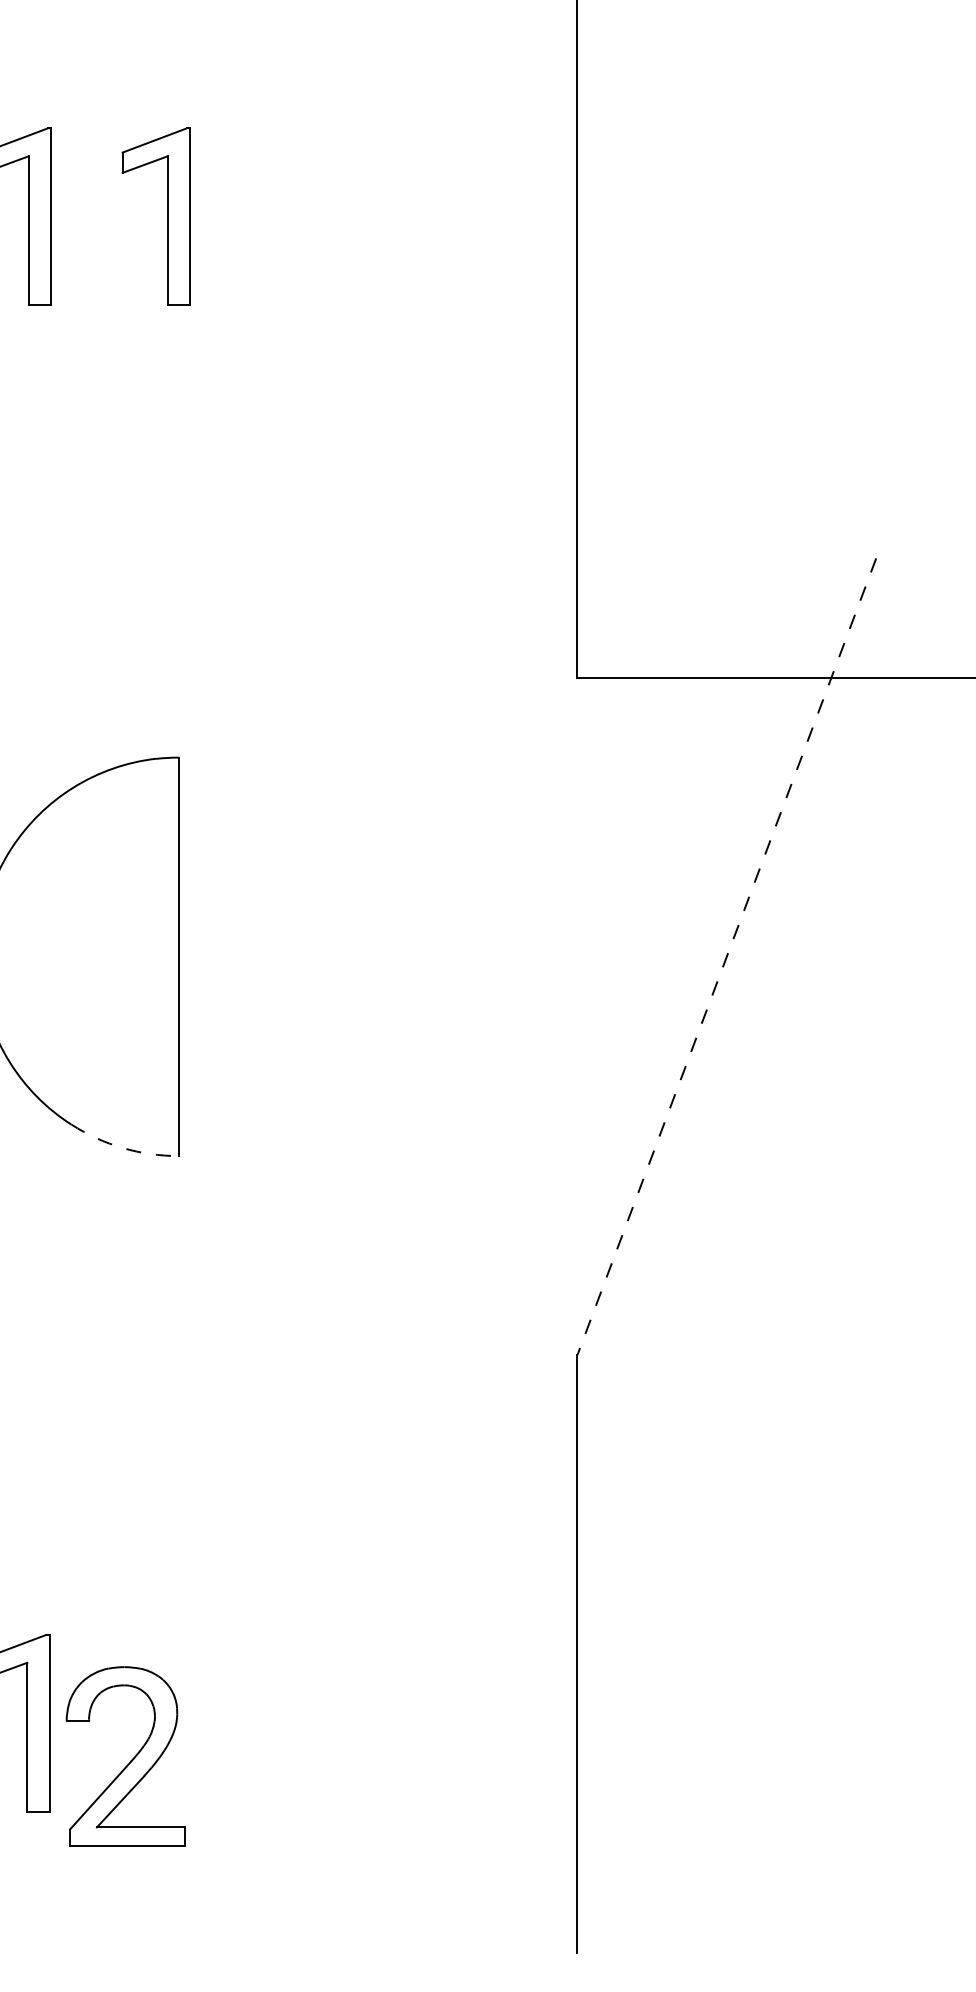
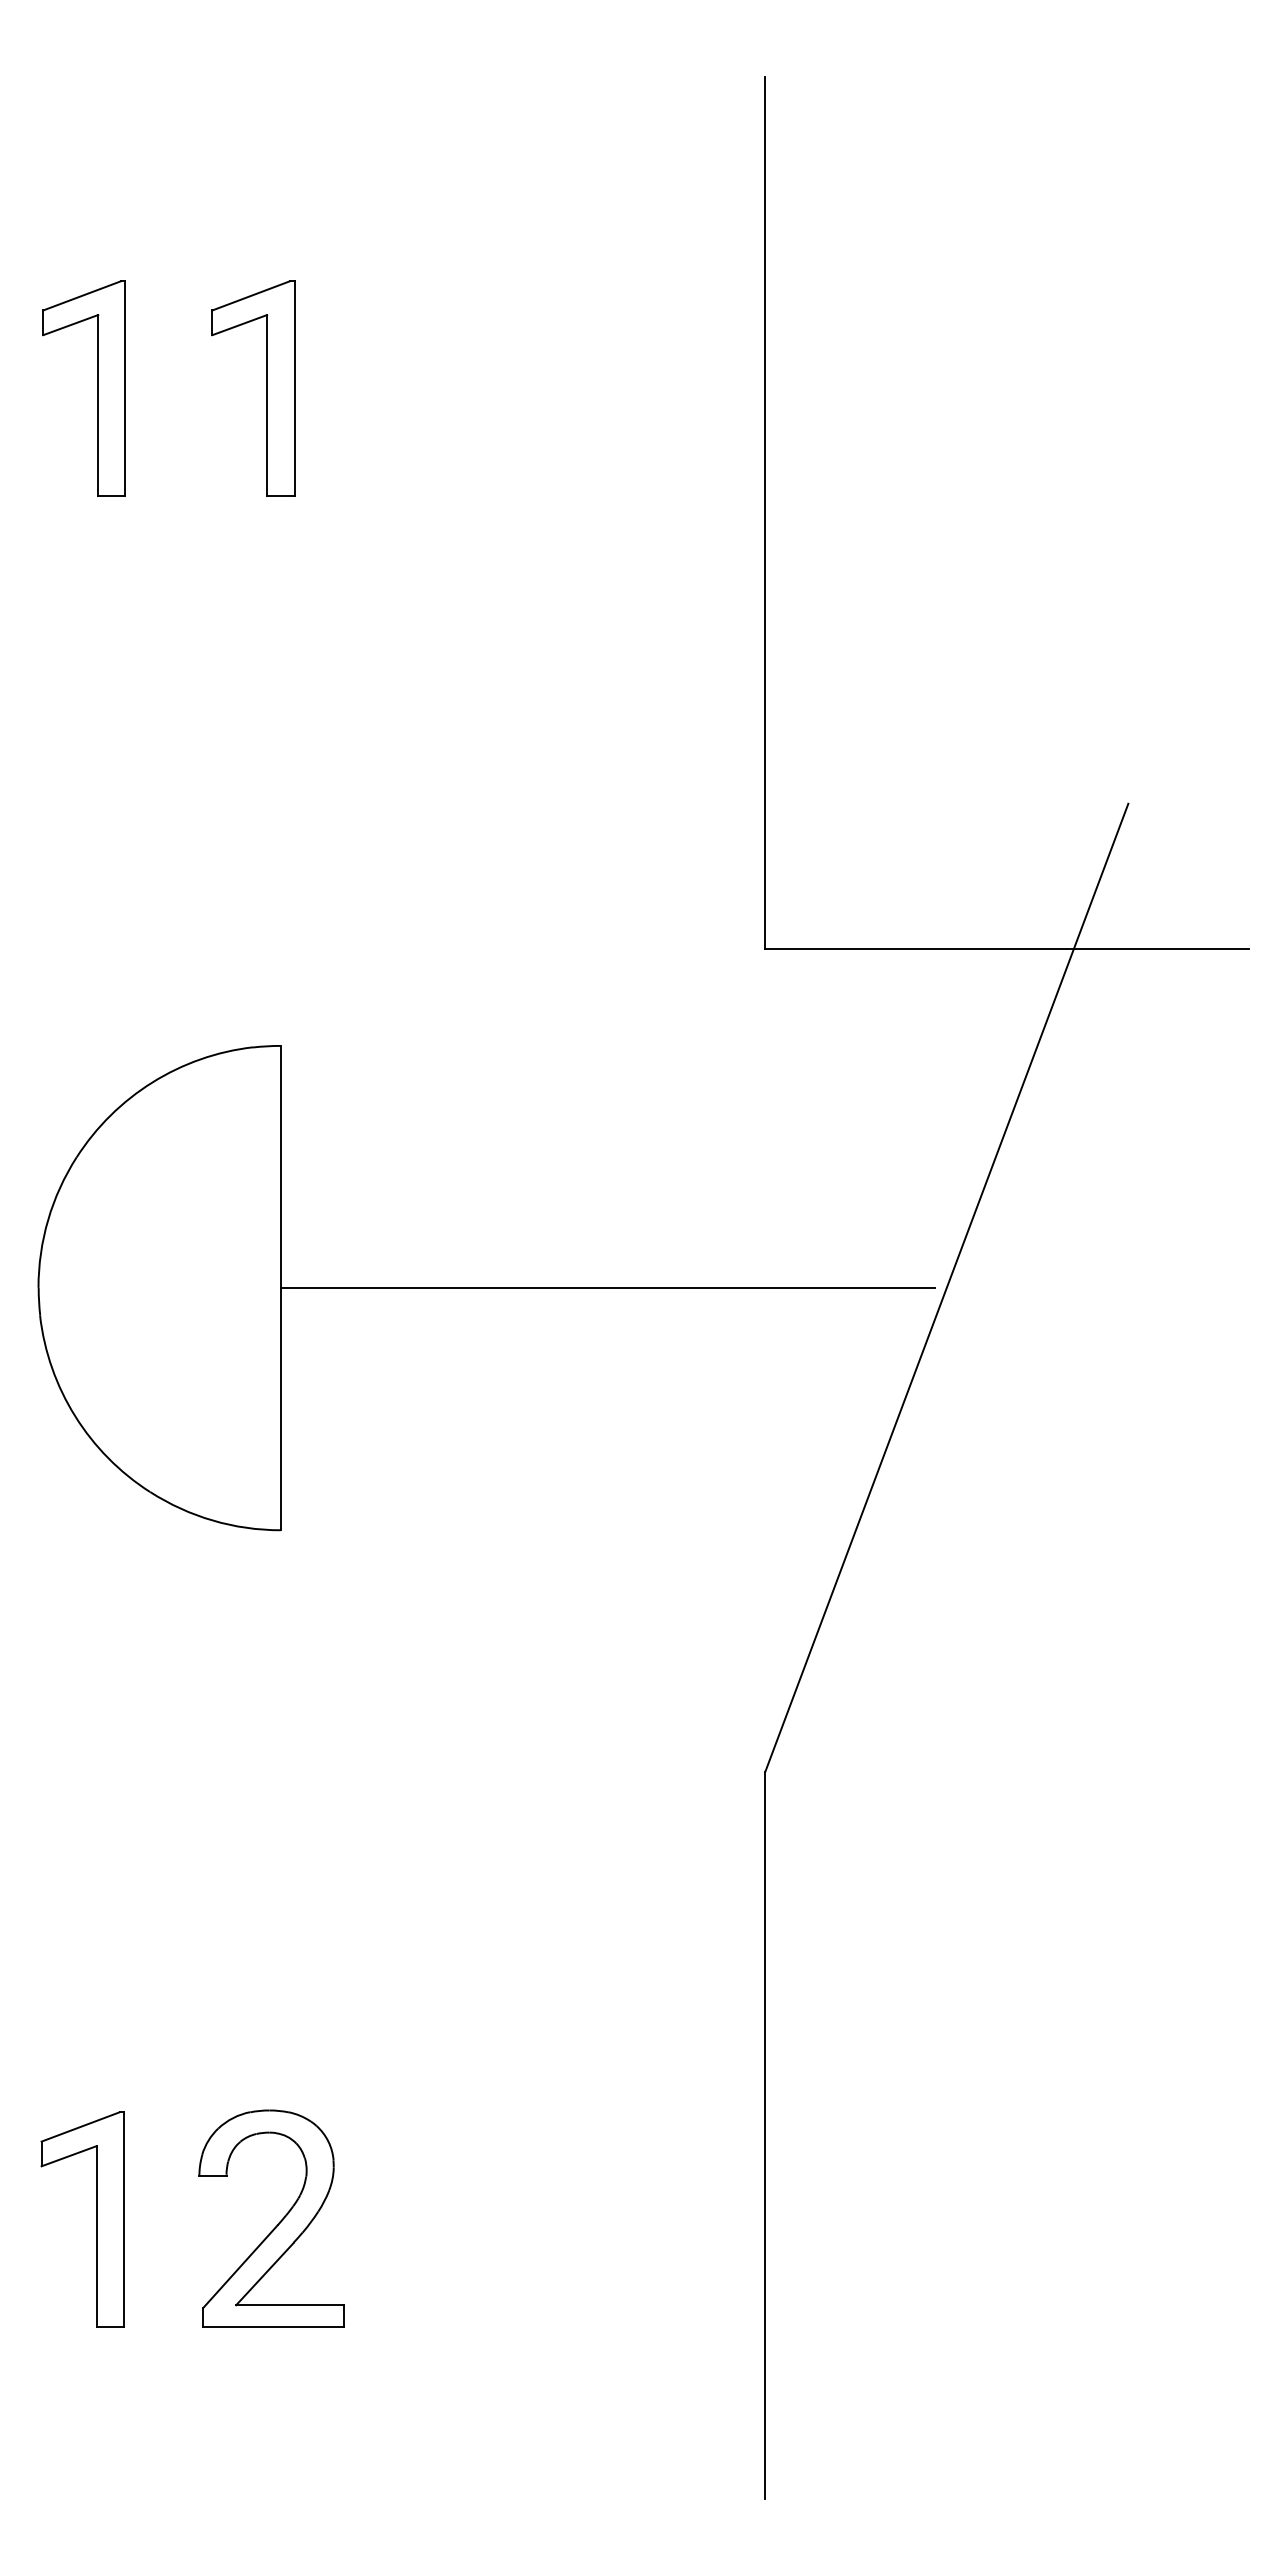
line: (447, 956) -> (607, 1287), added
line: (726, 957) -> (946, 1288), dashed -> solid
arc: (122, 1148) -> (212, 1520), dashed -> solid
part: (131, 1759) -> (278, 2222), moved

